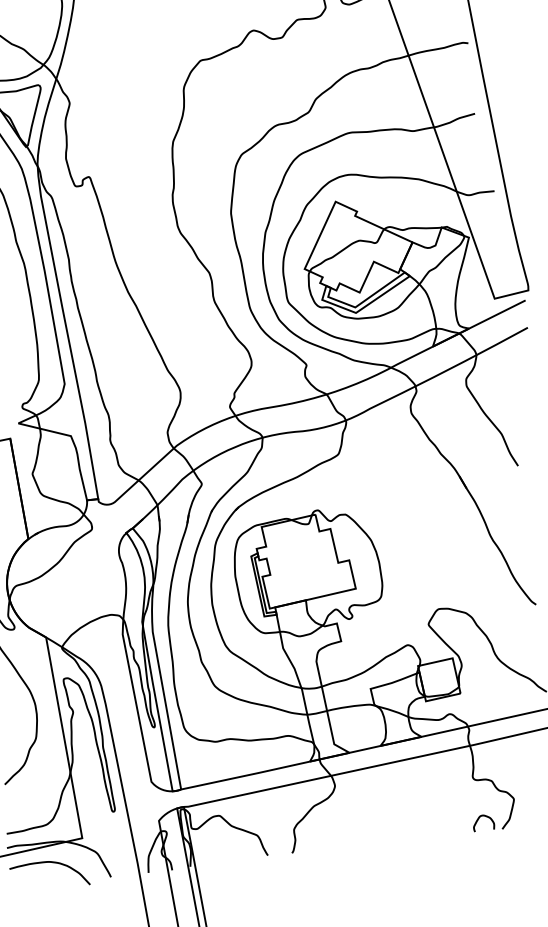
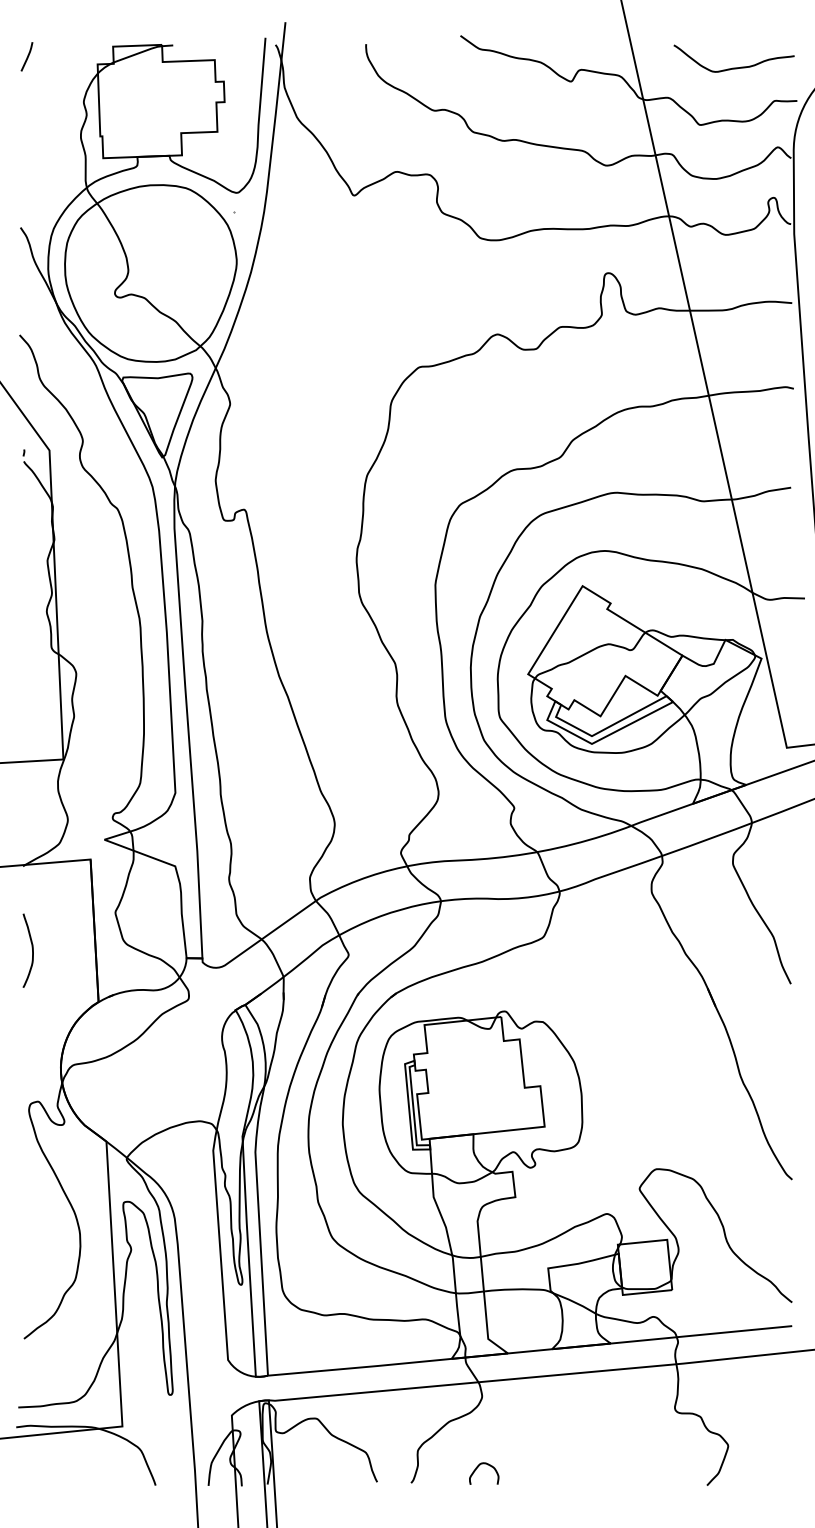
curve: (479, 819) -> (478, 1467), moved
curve: (51, 862) -> (75, 1455), removed

